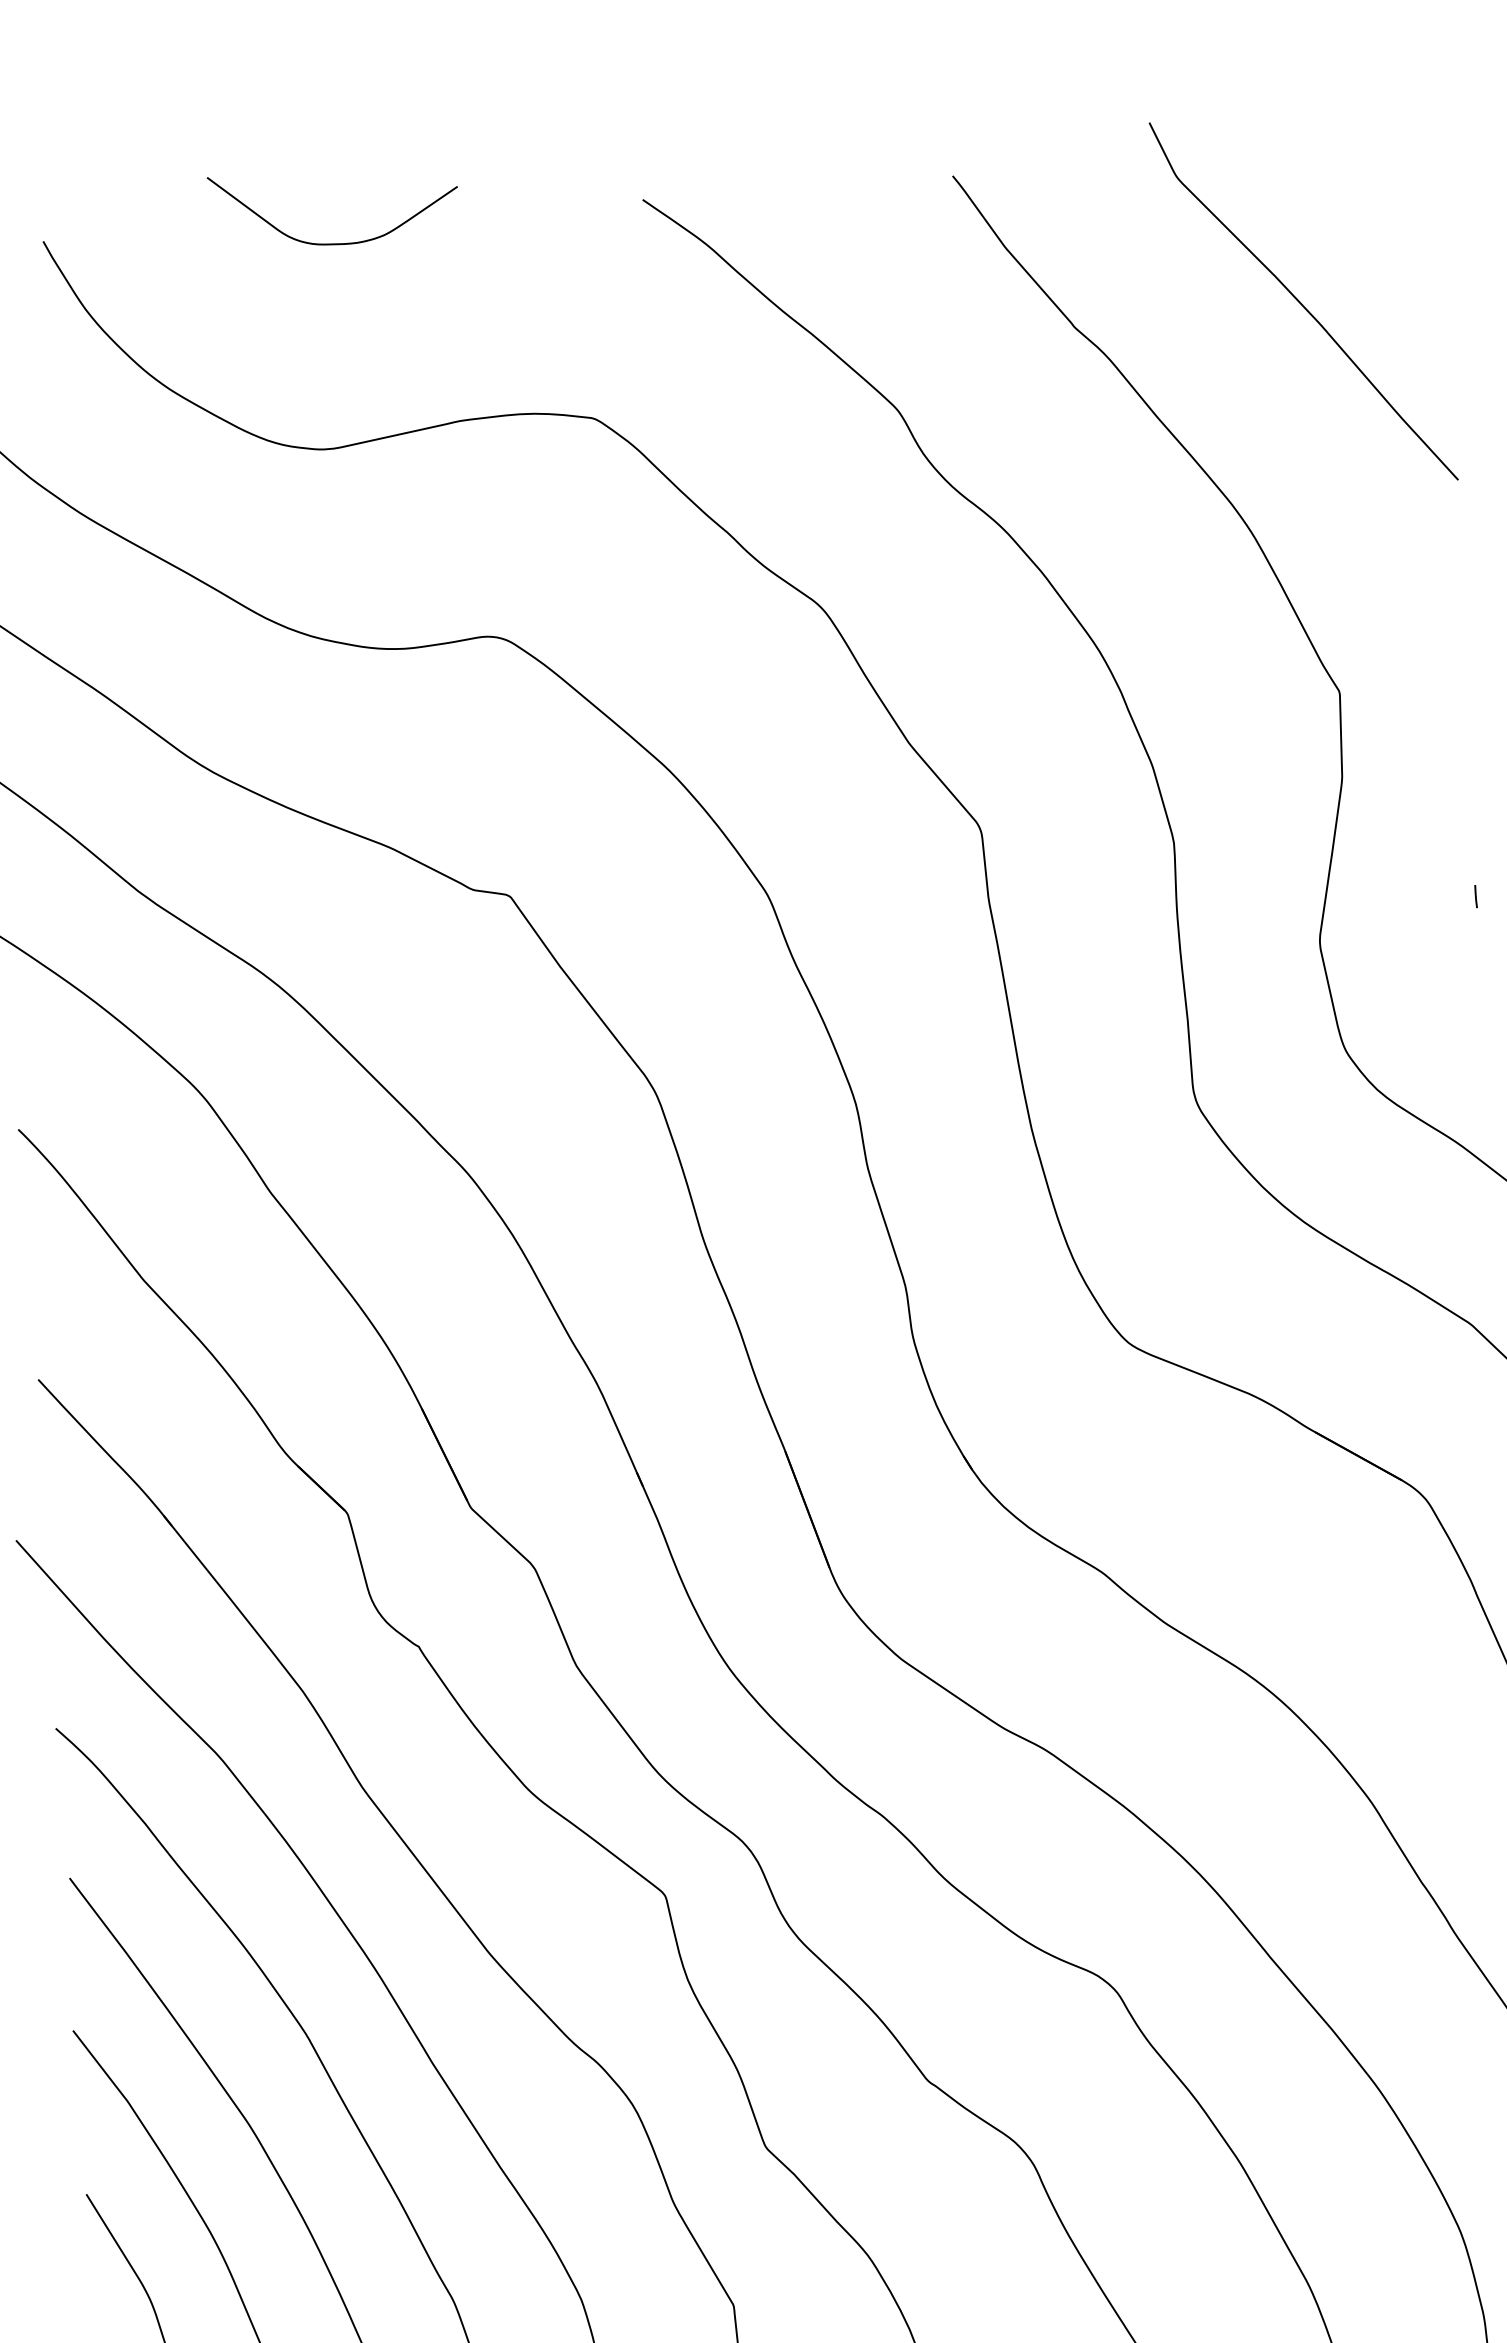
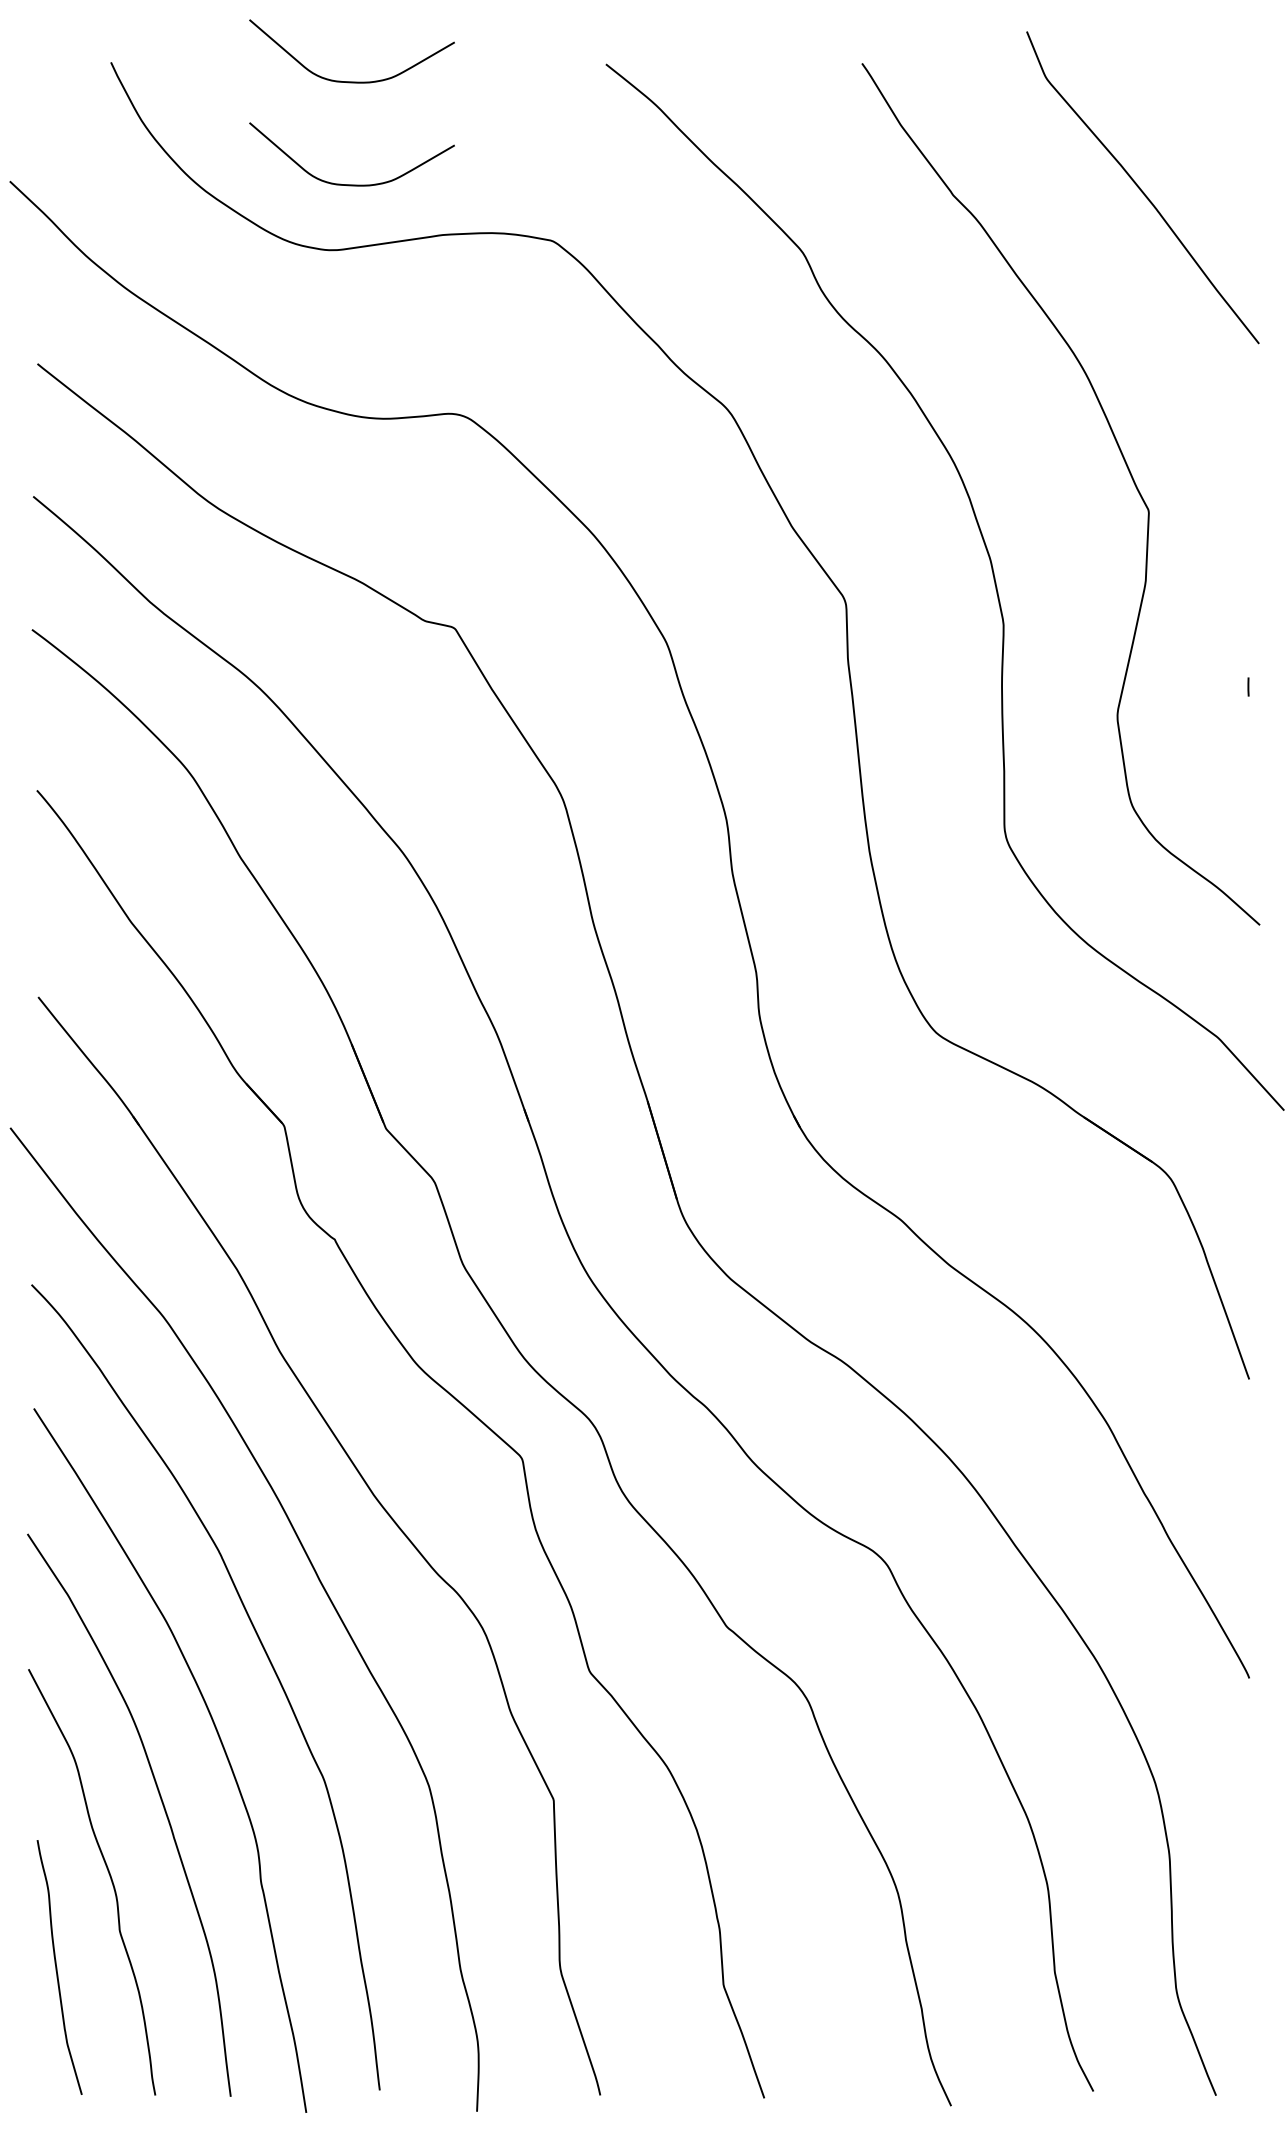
curve: (345, 367) -> (351, 184), added

